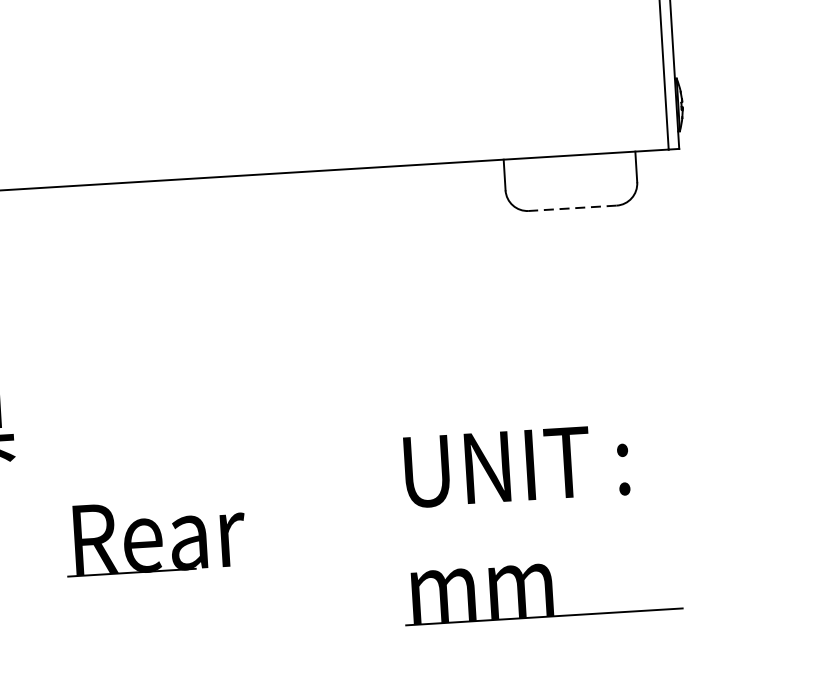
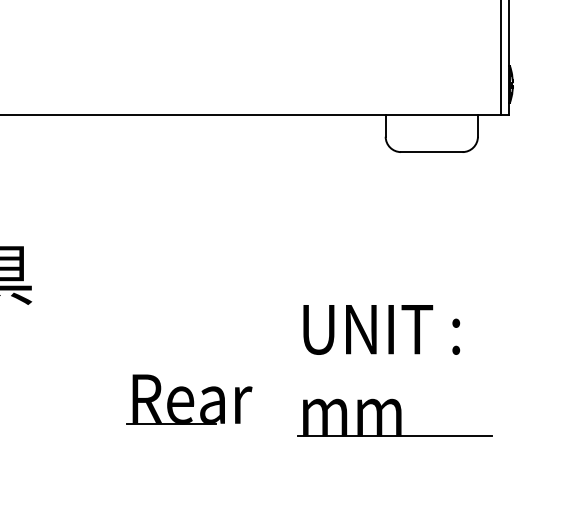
line: (572, 208) -> (431, 152), dashed -> solid
part: (155, 536) -> (189, 399), moved

